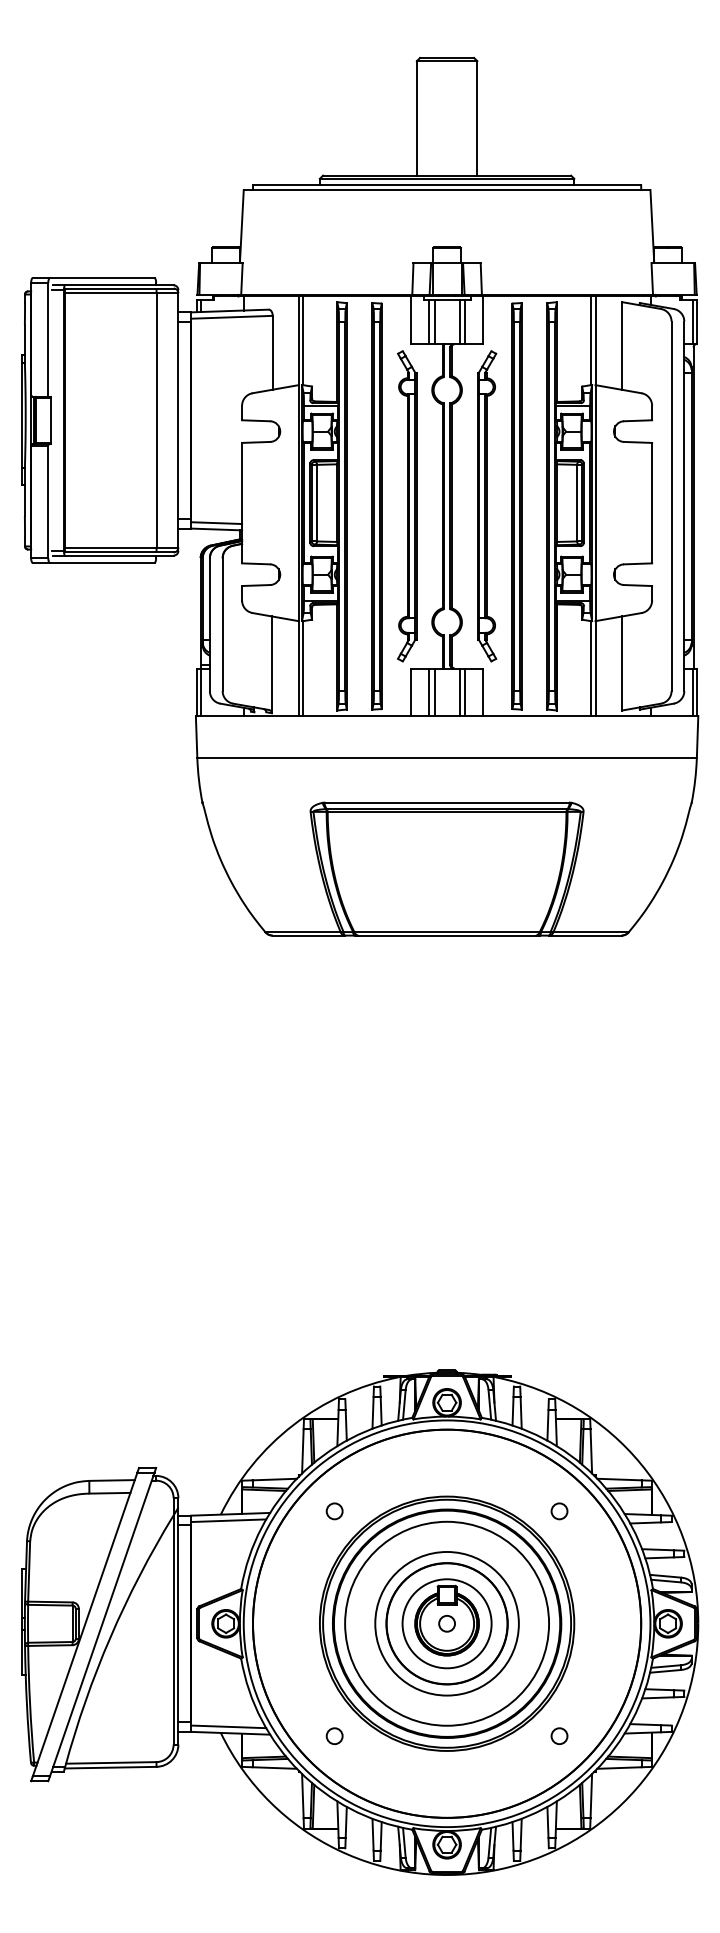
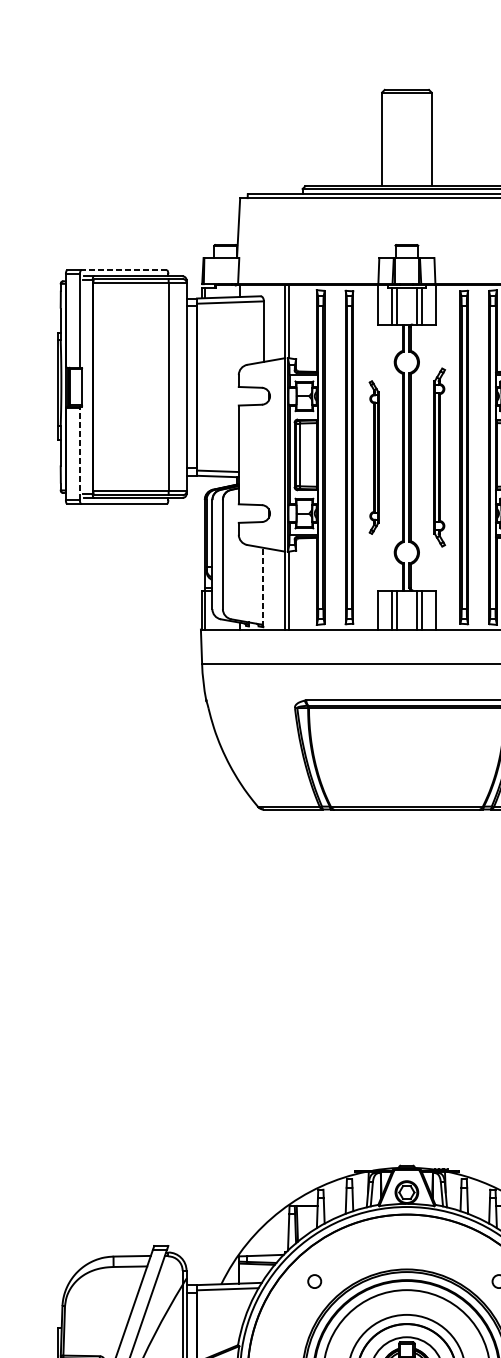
line: (101, 278) -> (123, 270), solid -> dashed
line: (48, 501) -> (80, 453), solid -> dashed
part: (407, 506) -> (374, 457), size x0.6
part: (487, 506) -> (440, 457), size x0.7
line: (272, 664) -> (263, 587), solid -> dashed

